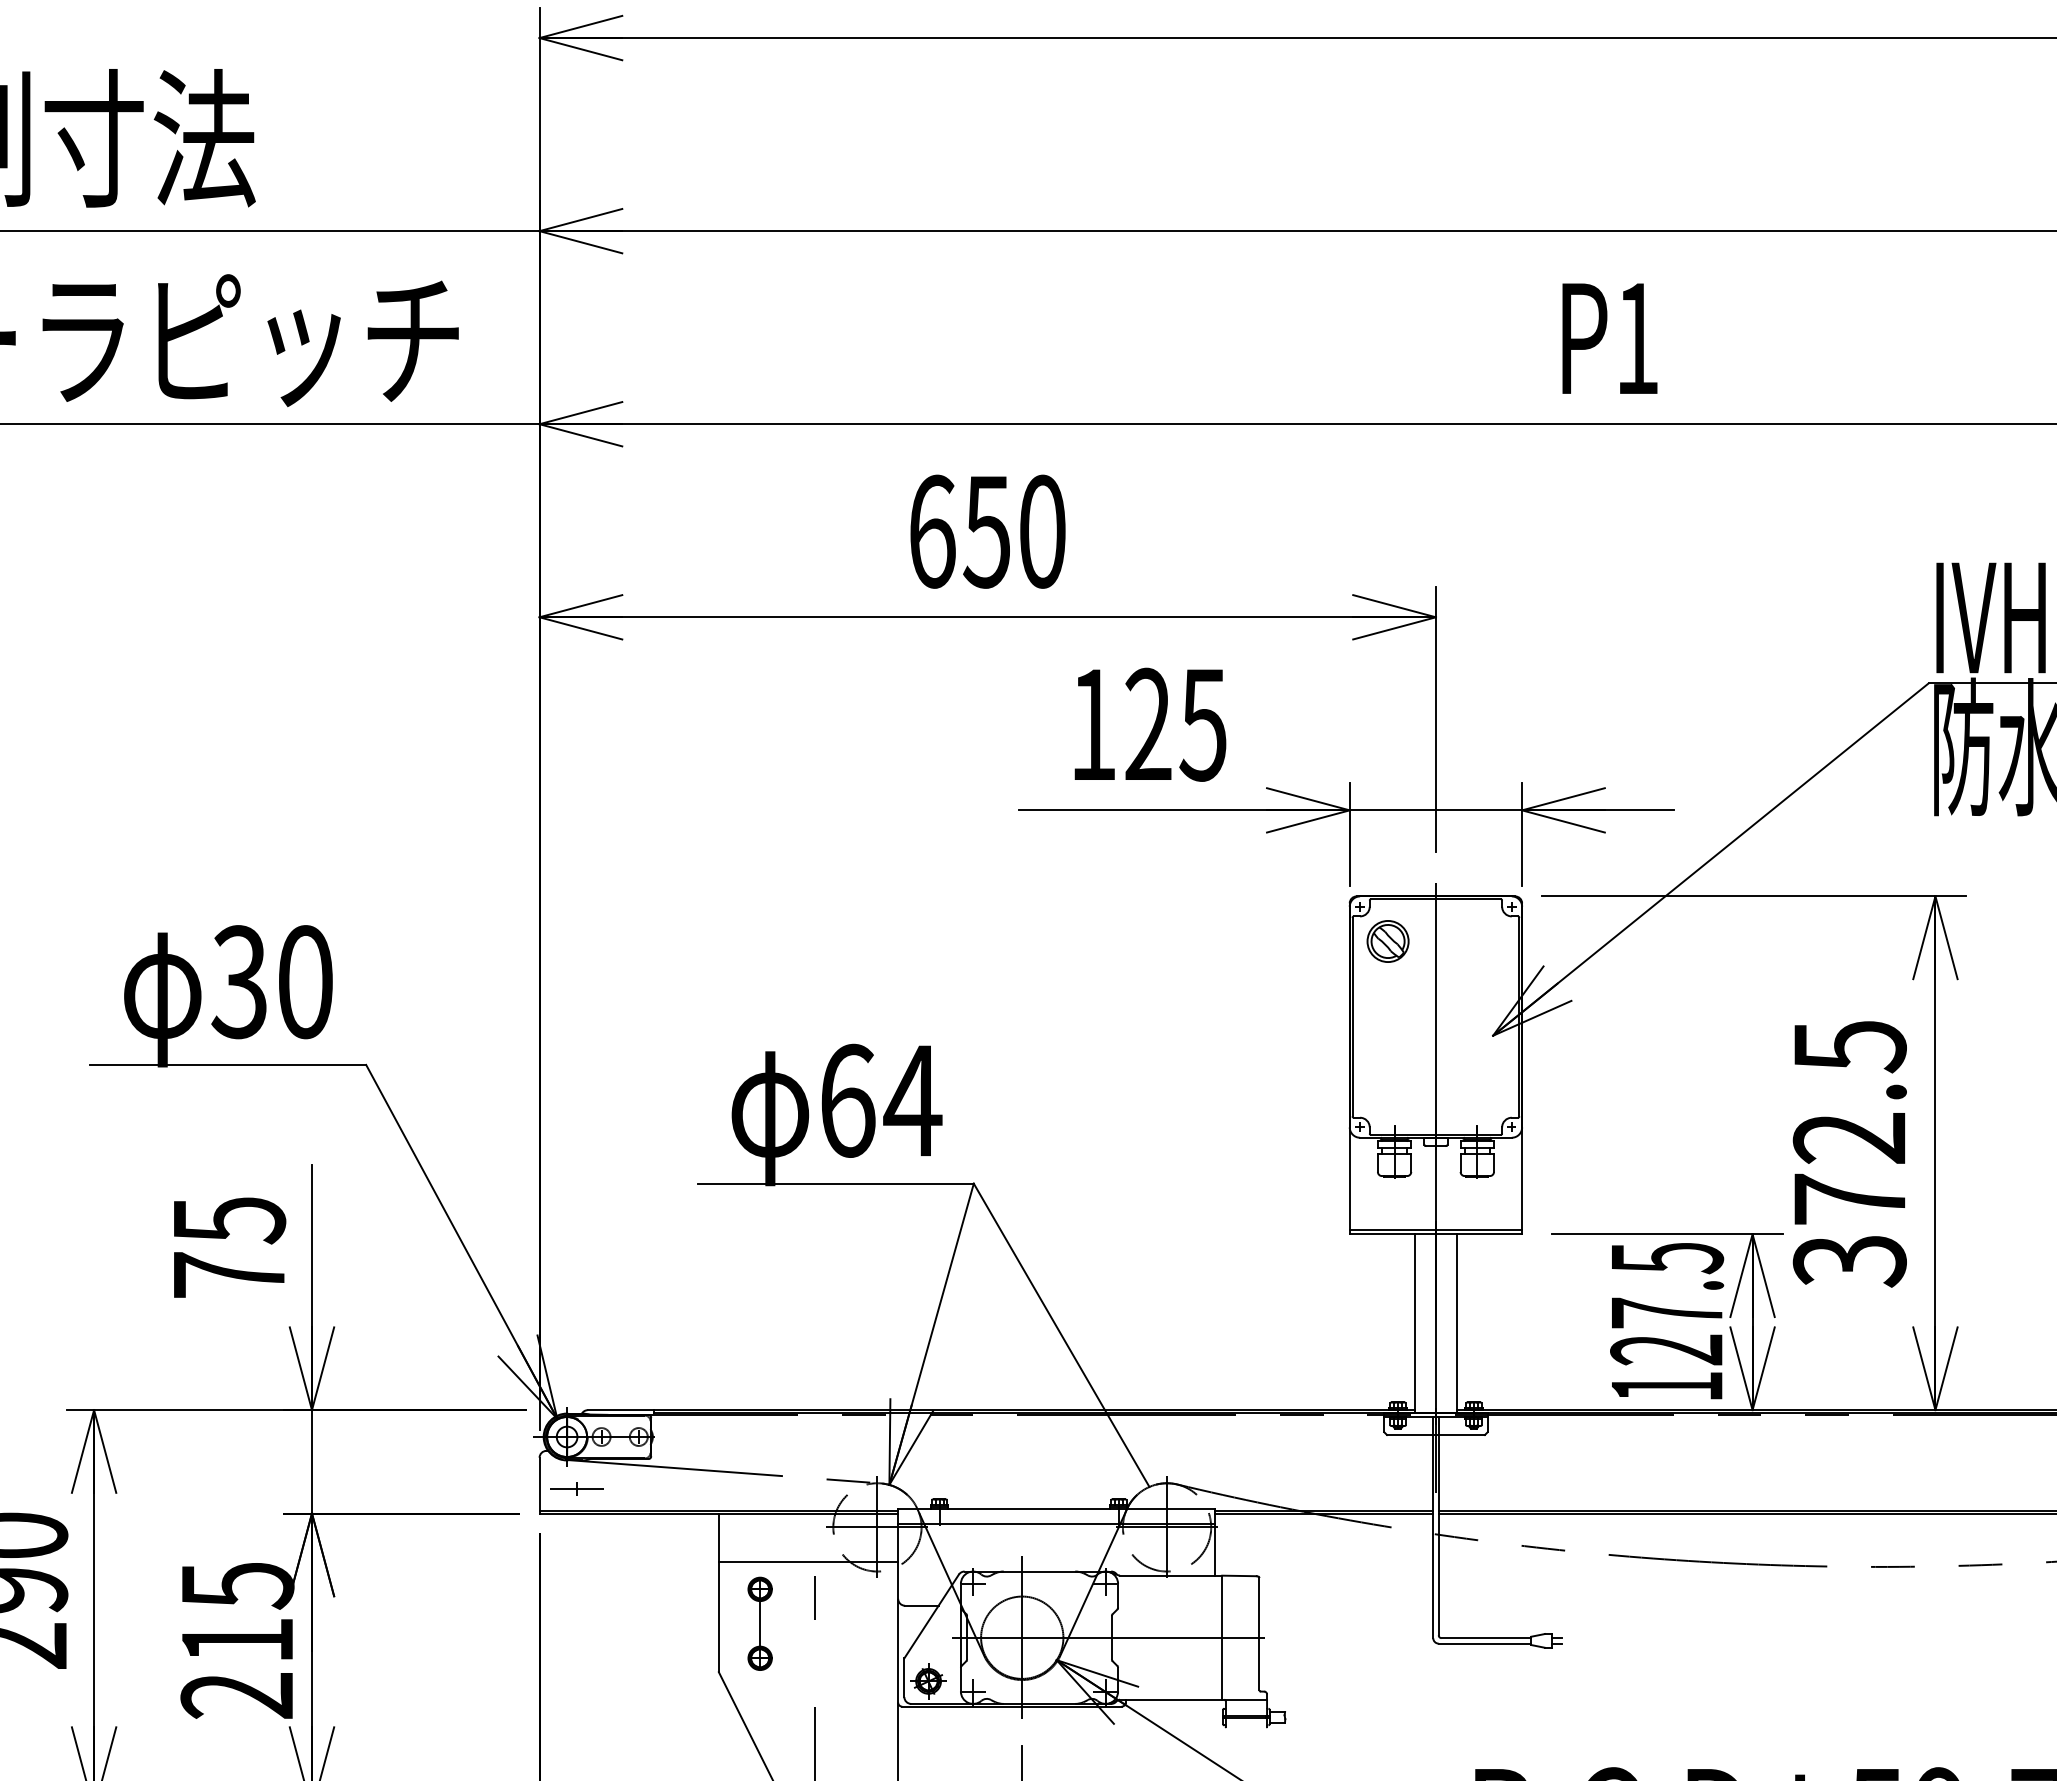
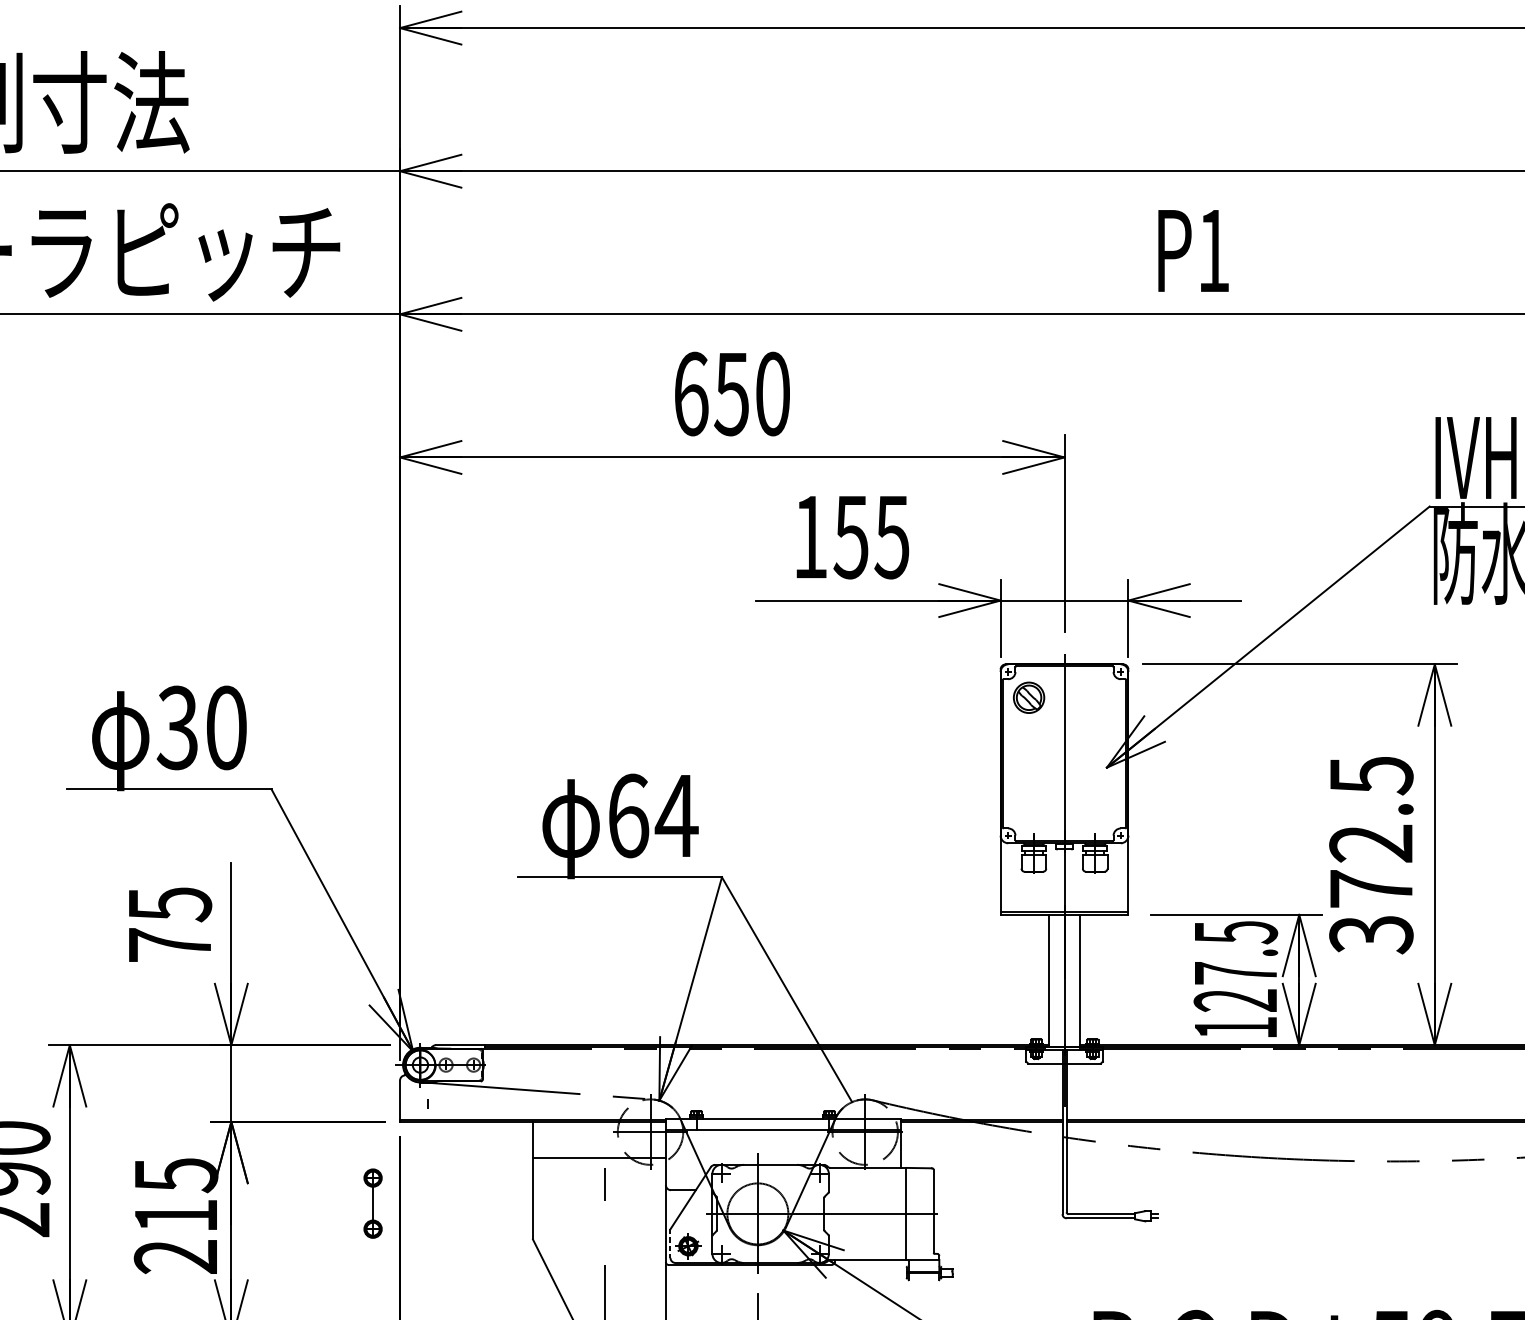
text: (1147, 724) -> (850, 536), 125 -> 155
line: (576, 1488) -> (427, 1103), removed
part: (759, 1623) -> (372, 1203), moved
line: (904, 1678) -> (670, 1244), solid -> dashed

